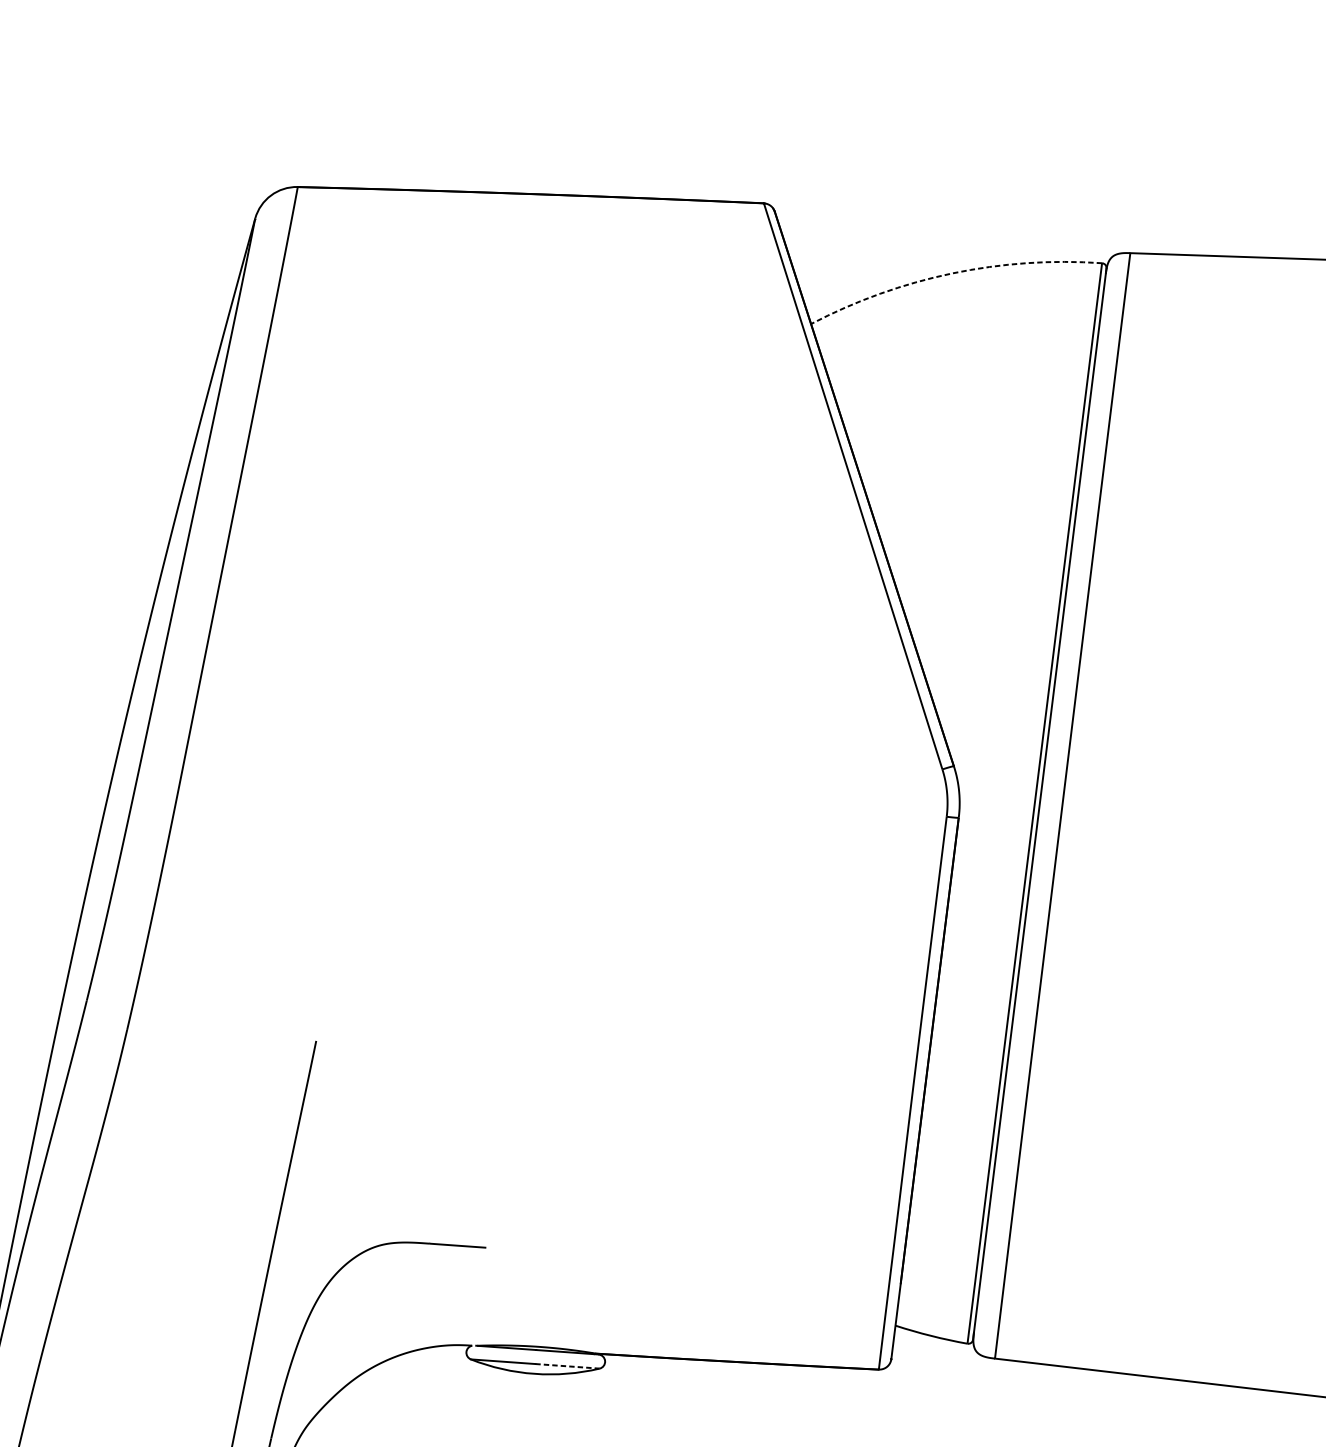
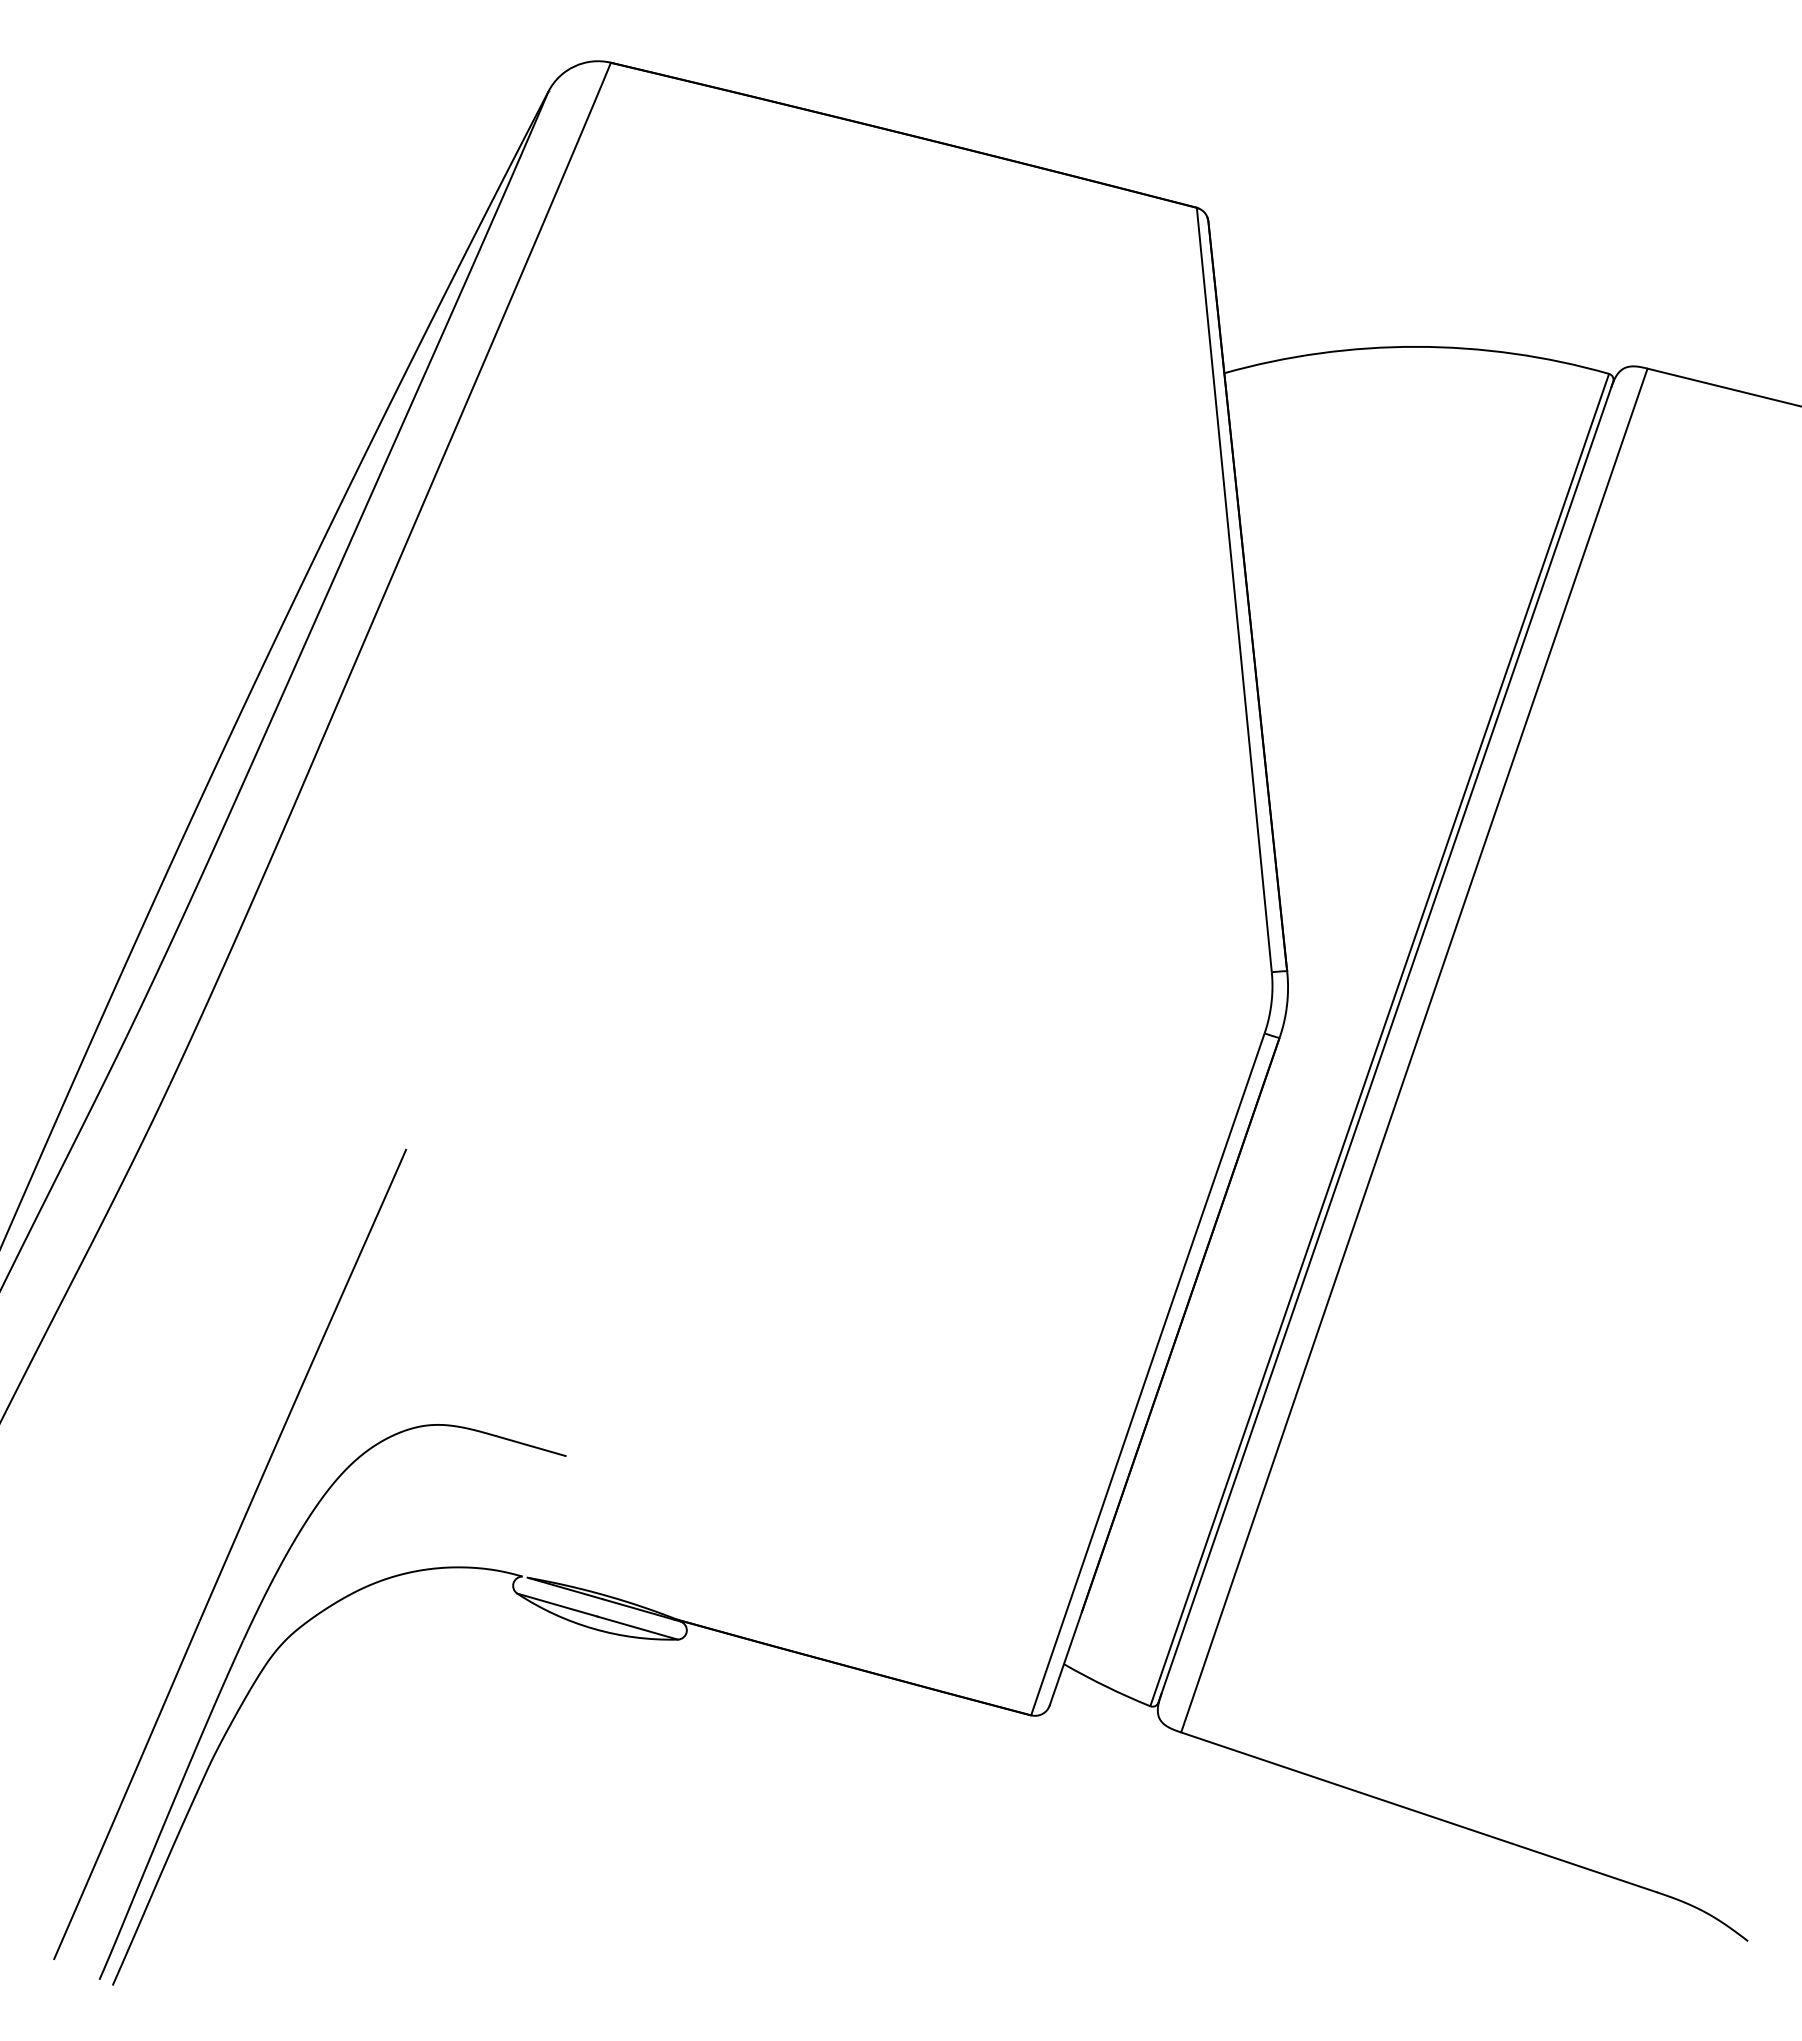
arc: (952, 273) -> (1416, 346), dashed -> solid
line: (567, 1366) -> (637, 1628), dashed -> solid

